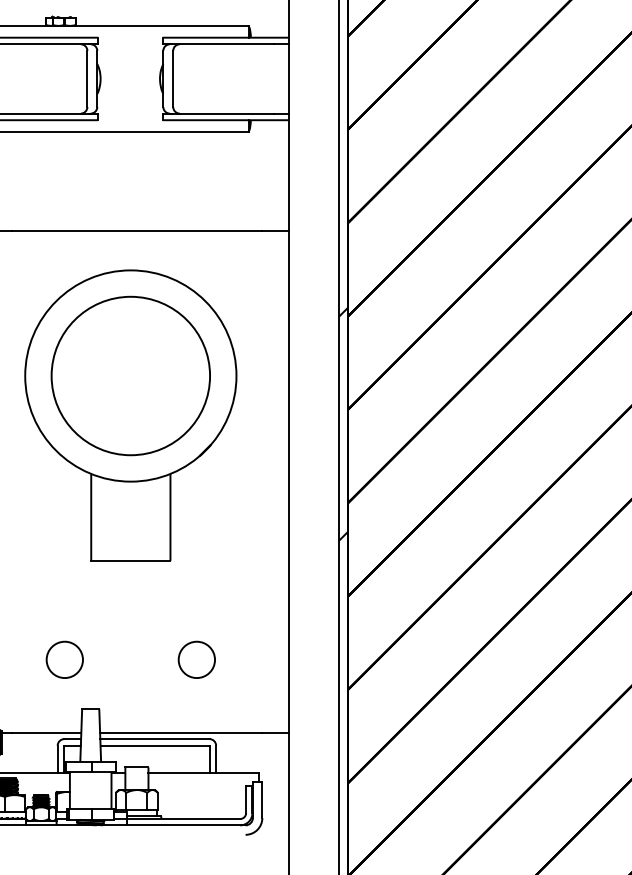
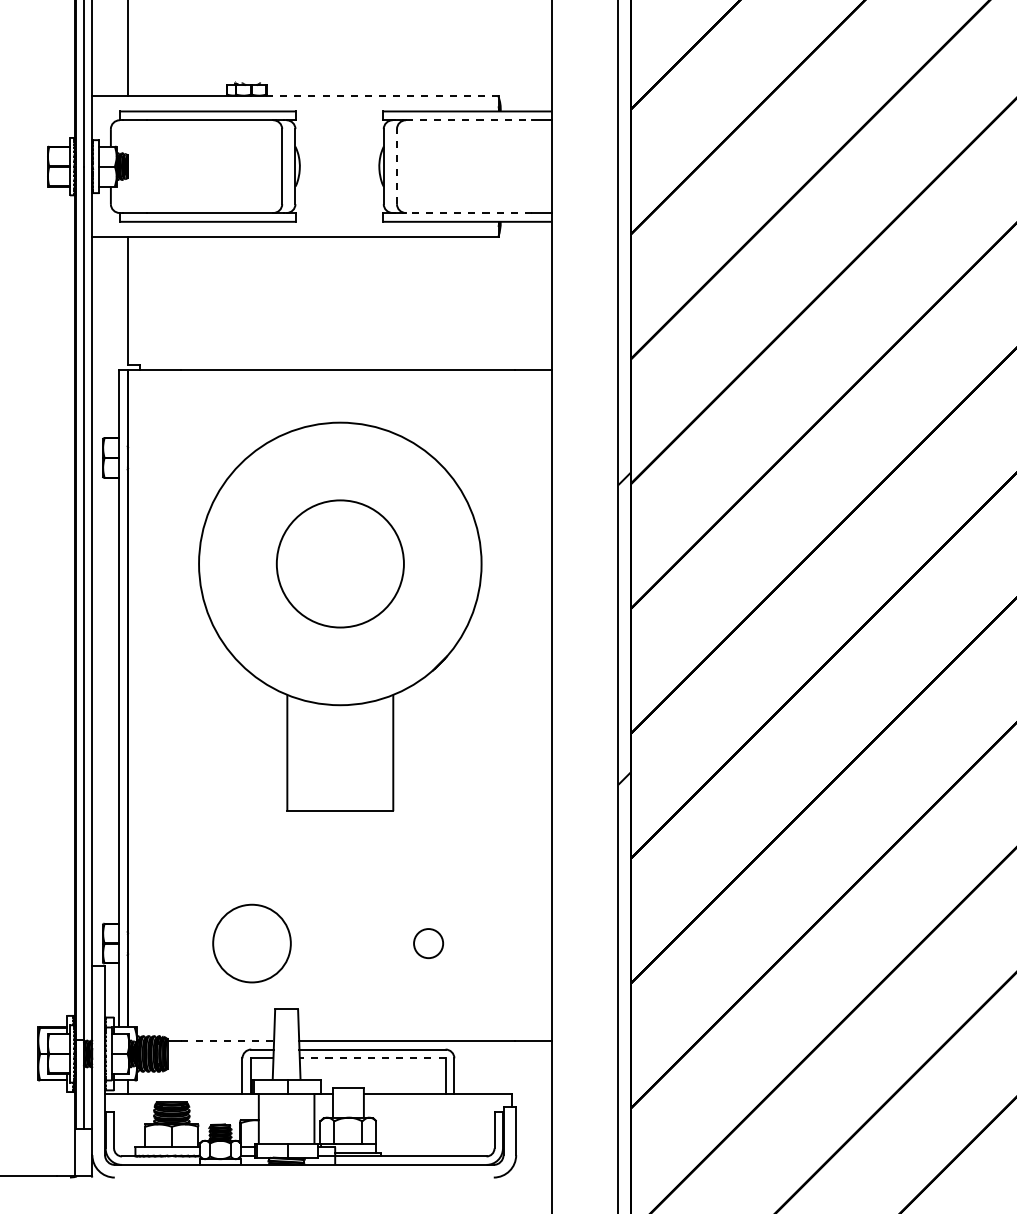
line: (162, 26) -> (382, 96), solid -> dashed
line: (227, 44) -> (469, 120), solid -> dashed
line: (173, 78) -> (397, 166), solid -> dashed
line: (226, 113) -> (468, 213), solid -> dashed
circle: (130, 375) -> (340, 563), size x0.6
circle: (64, 659) -> (251, 943), size x1.6
circle: (196, 659) -> (428, 943), size x0.6
line: (47, 732) -> (228, 1040), solid -> dashed
line: (154, 745) -> (372, 1058), solid -> dashed

